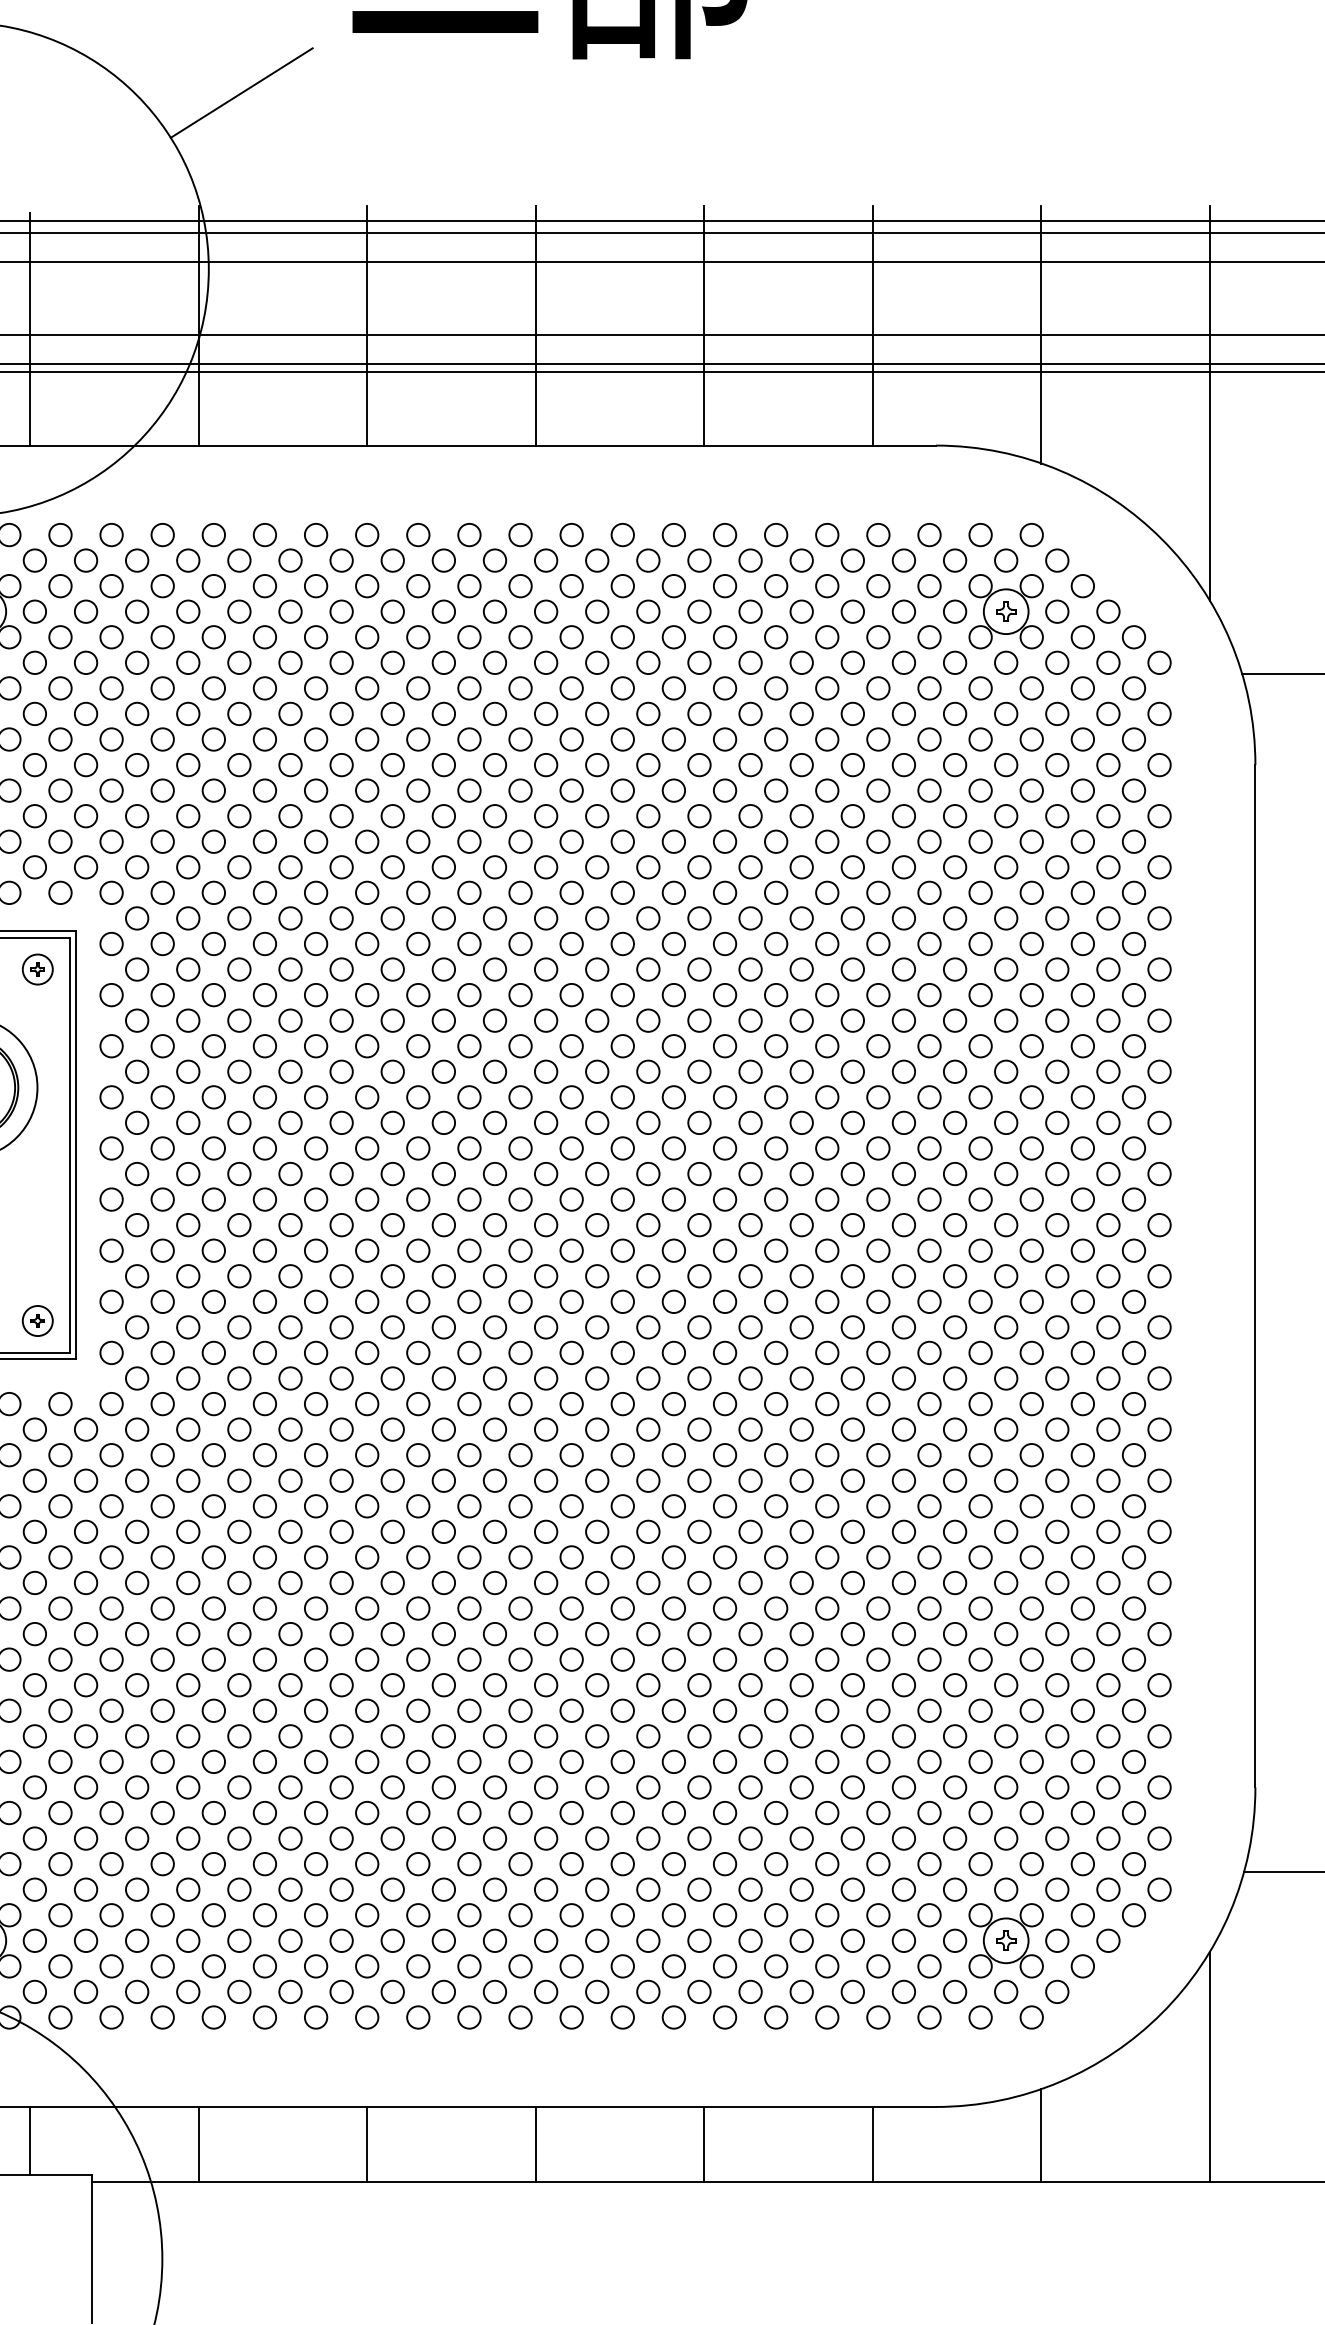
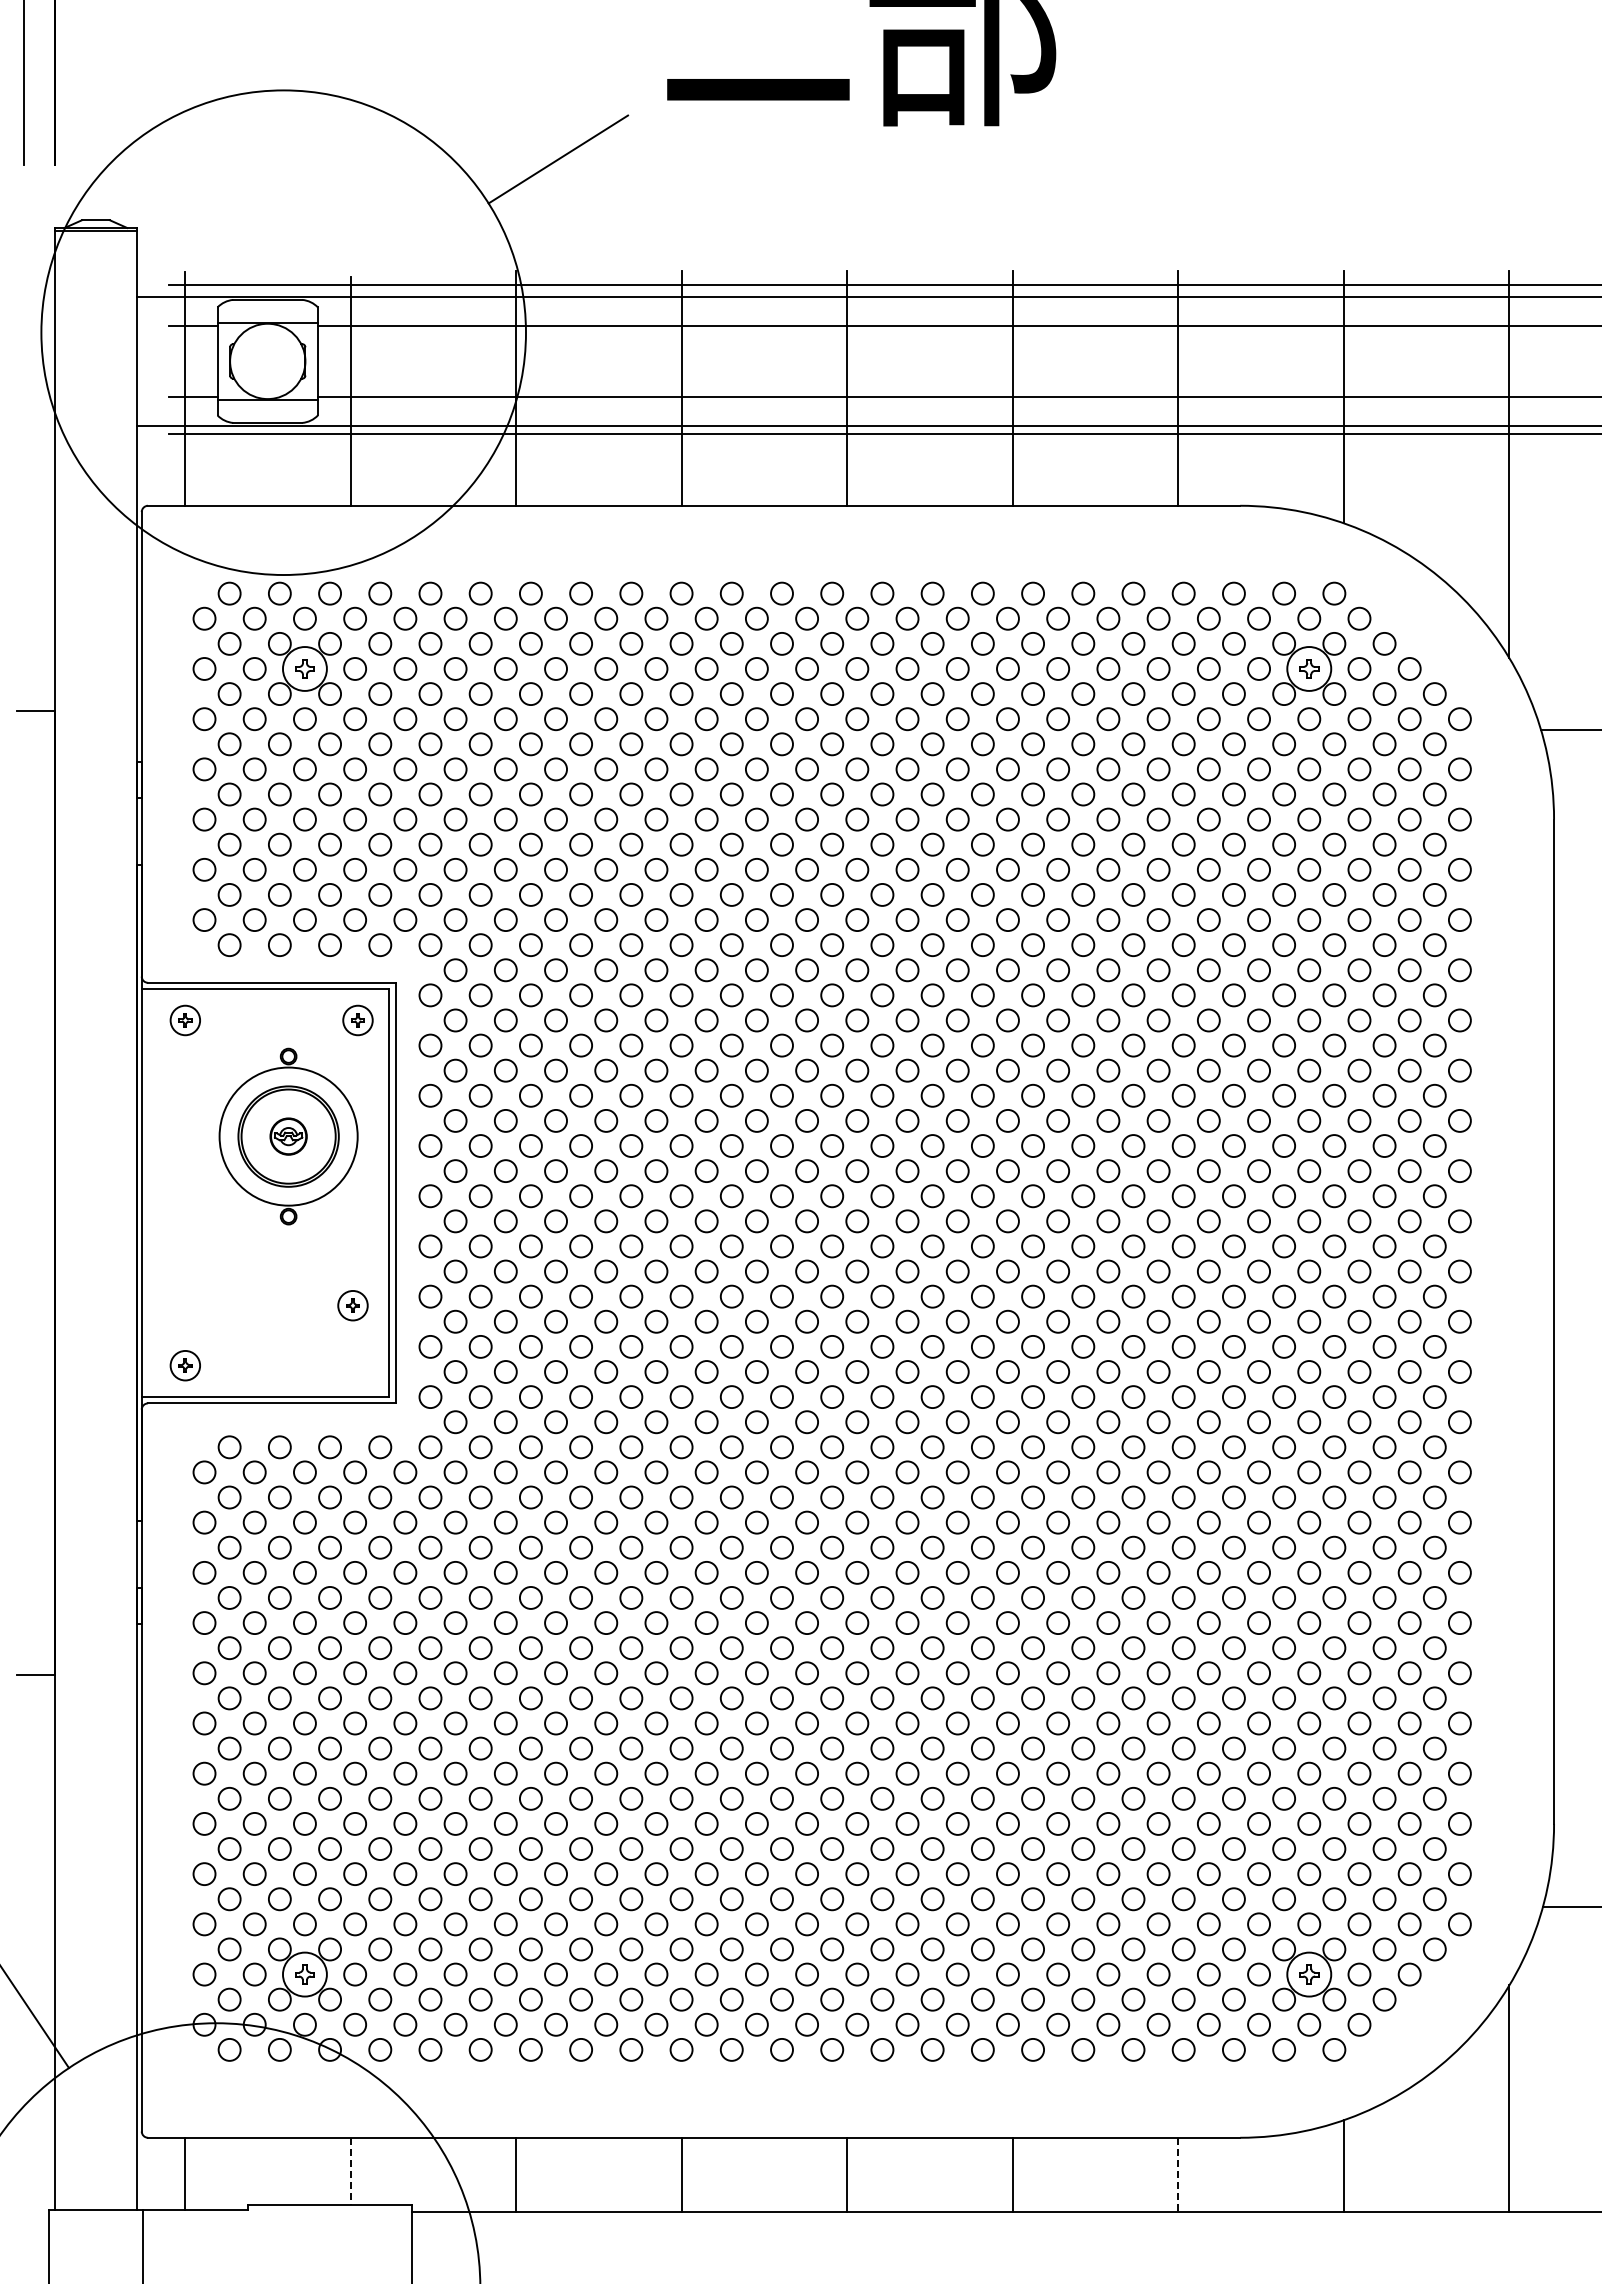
part: (37, 1320) -> (352, 1305), moved
line: (30, 2141) -> (350, 2171), solid -> dashed
line: (873, 2144) -> (1178, 2174), solid -> dashed

